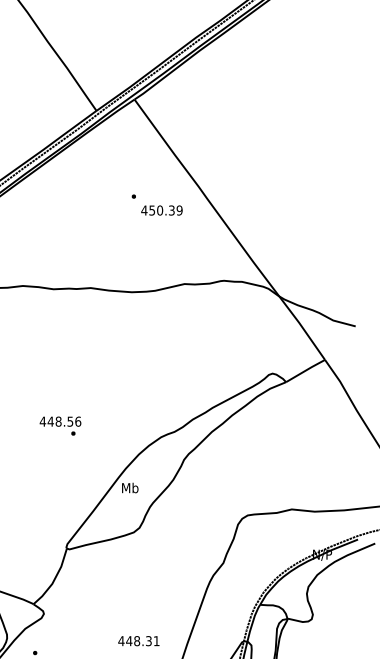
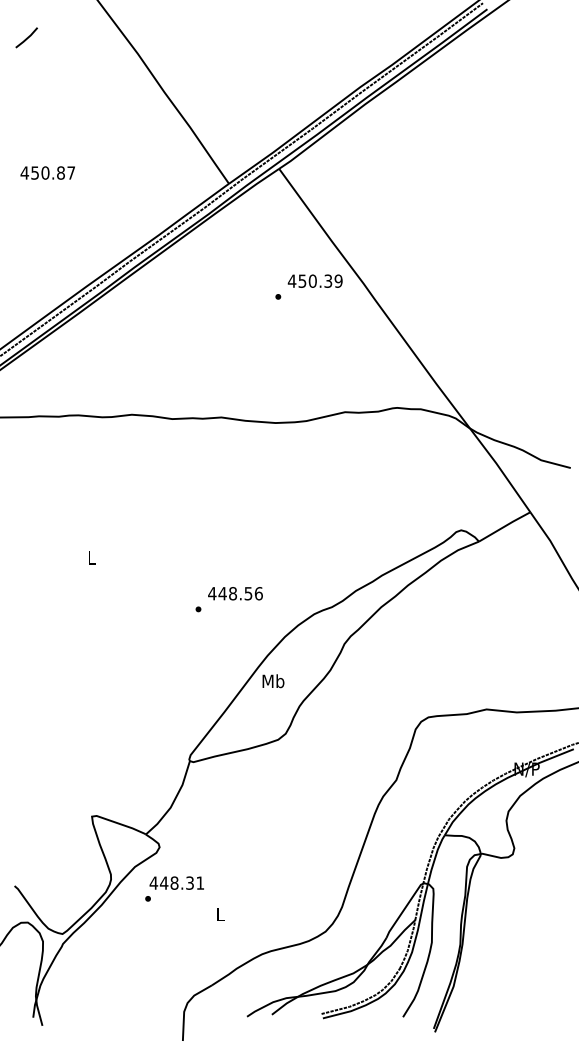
text: (161, 209) -> (314, 280), moved
text: (60, 421) -> (235, 593), moved
text: (138, 640) -> (176, 882), moved

